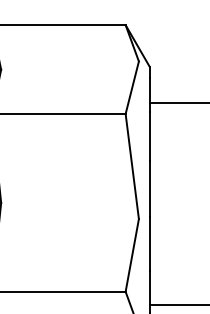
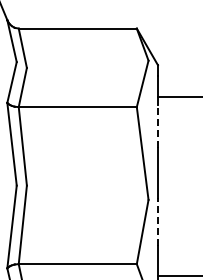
line: (149, 135) -> (157, 126), solid -> dashed
line: (149, 244) -> (157, 222), solid -> dashed

